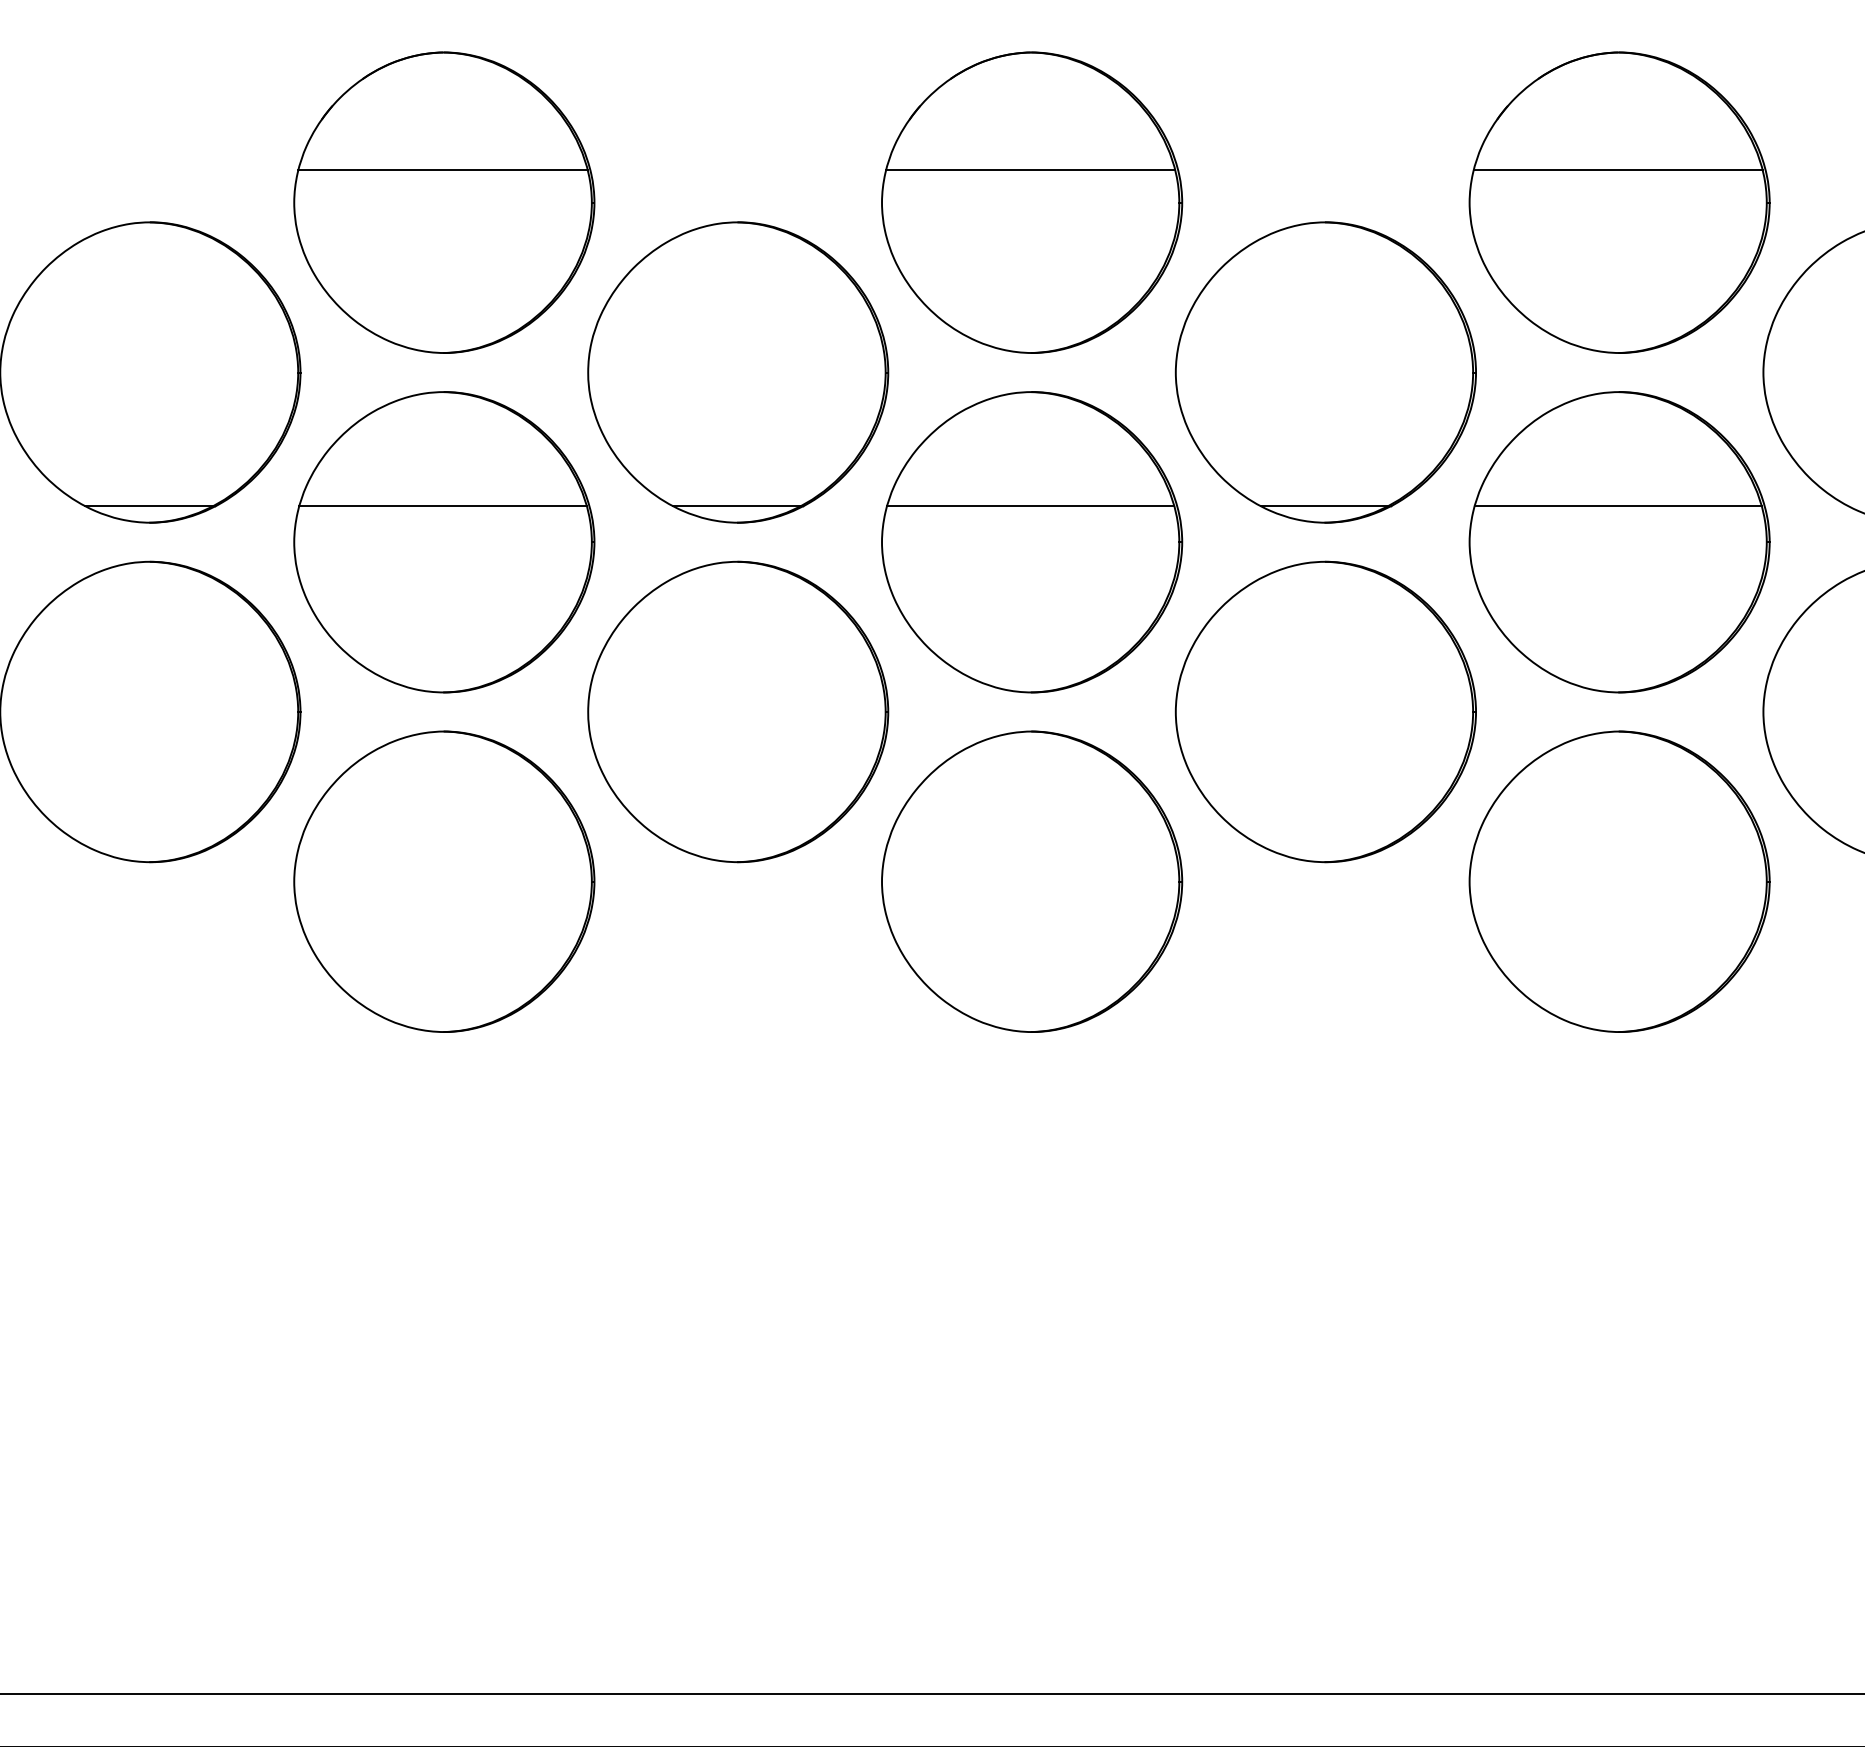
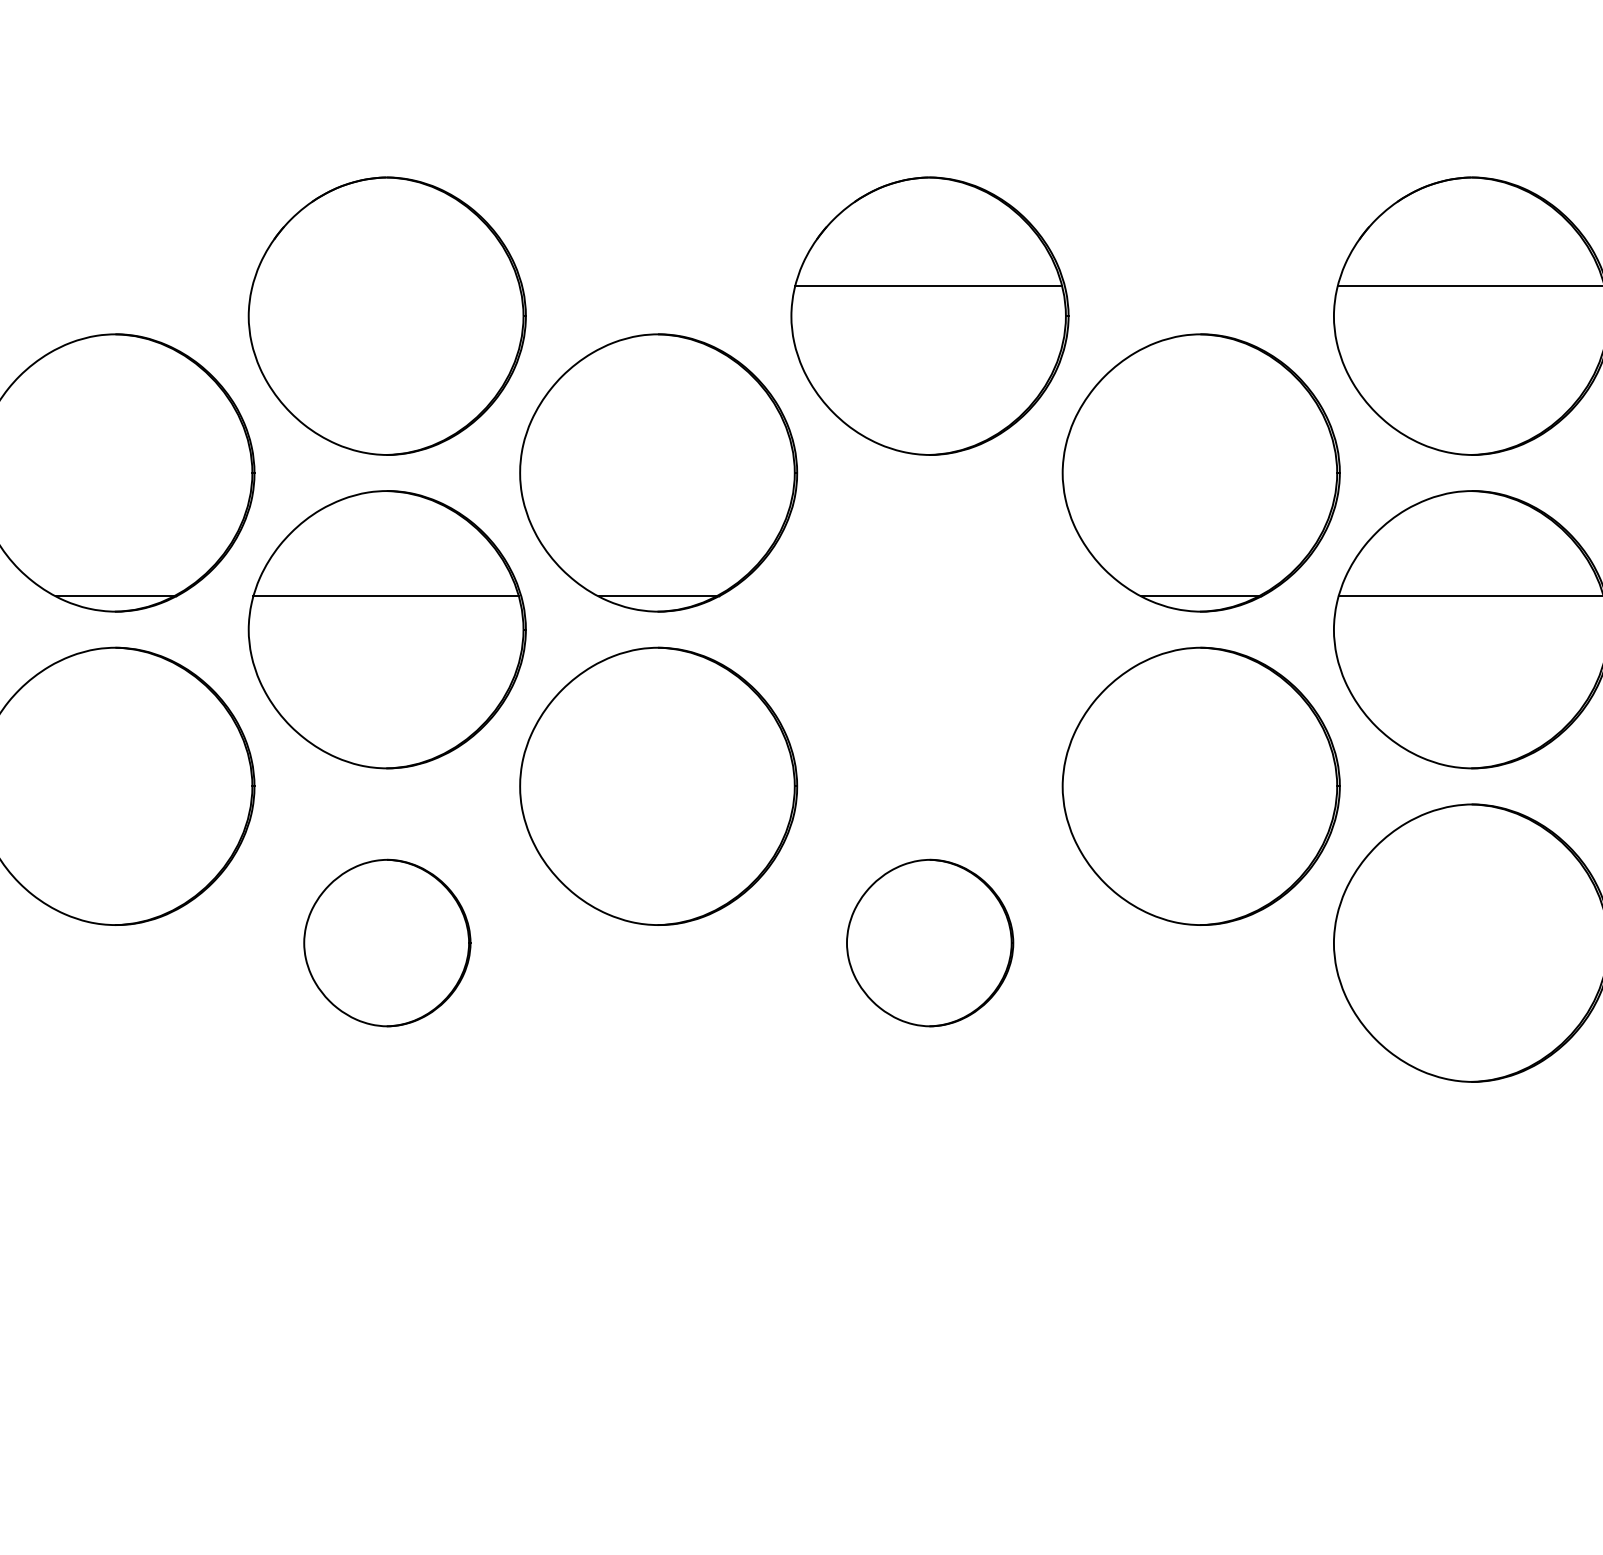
line: (442, 169) -> (385, 285), removed
part: (1032, 542) -> (930, 629), removed
part: (444, 881) -> (387, 942), size x0.6
part: (1032, 881) -> (930, 942), size x0.6

